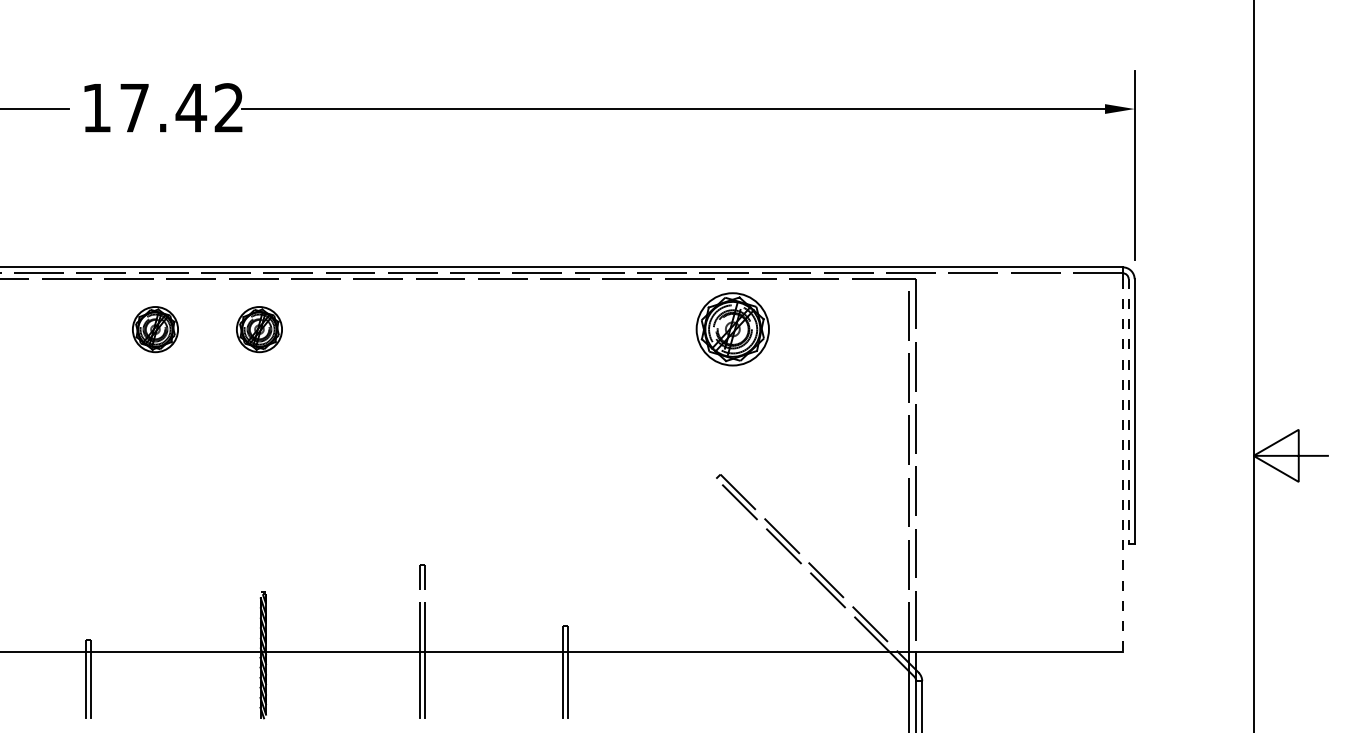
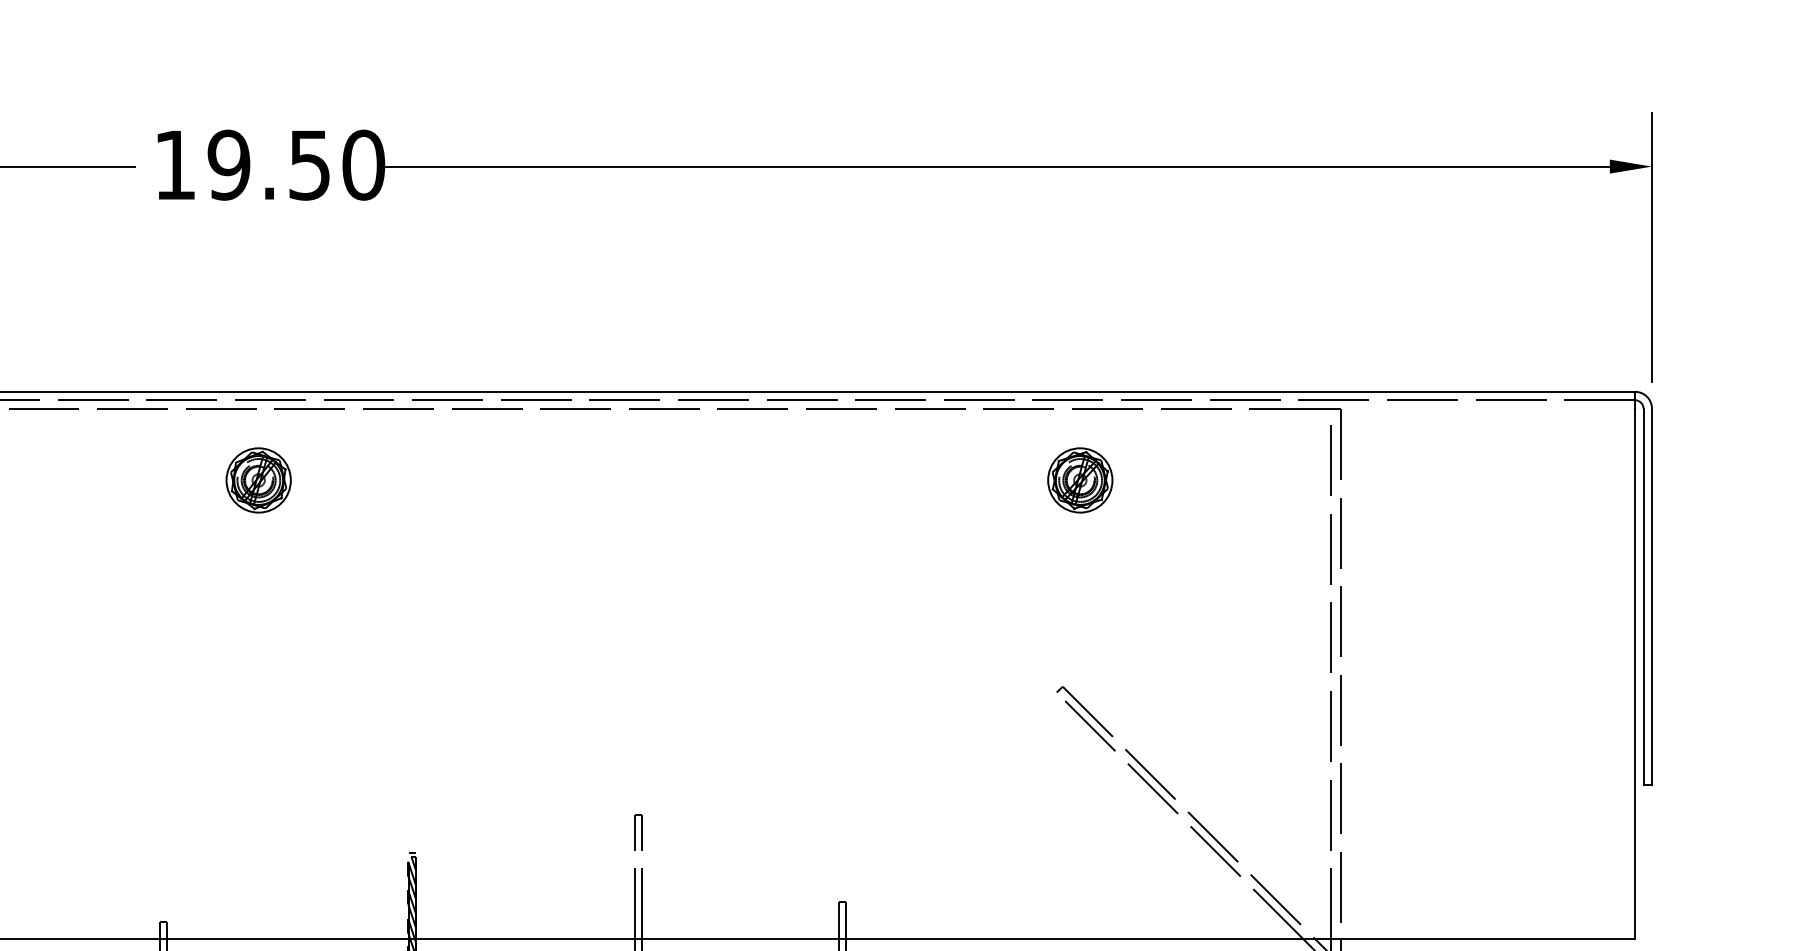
text: (181, 107) -> (295, 164), 17.42 -> 19.50
part: (259, 329) -> (406, 480), removed
part: (732, 329) -> (1079, 480), size x0.62
line: (1128, 411) -> (1643, 596), dashed -> solid
line: (1122, 466) -> (1634, 675), dashed -> solid

